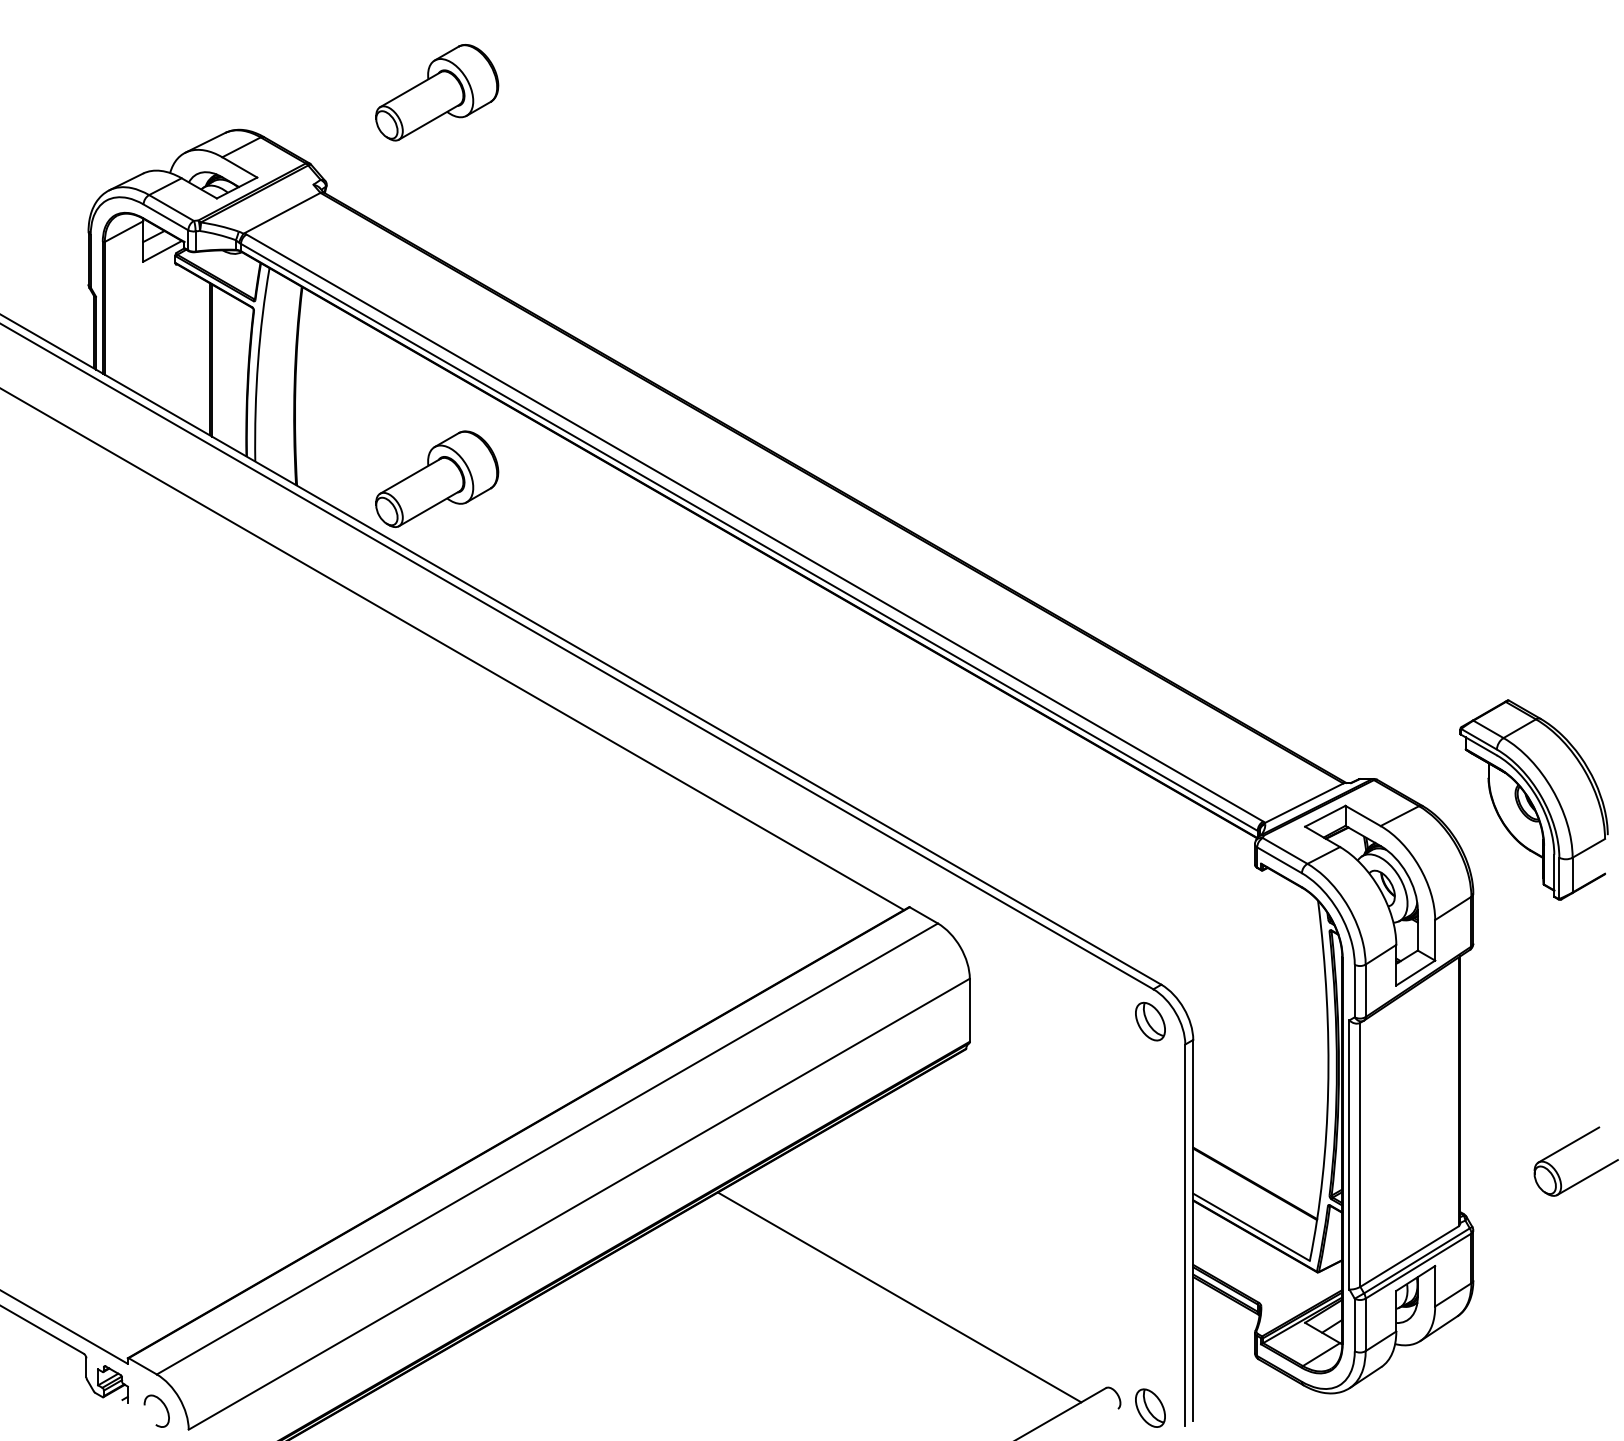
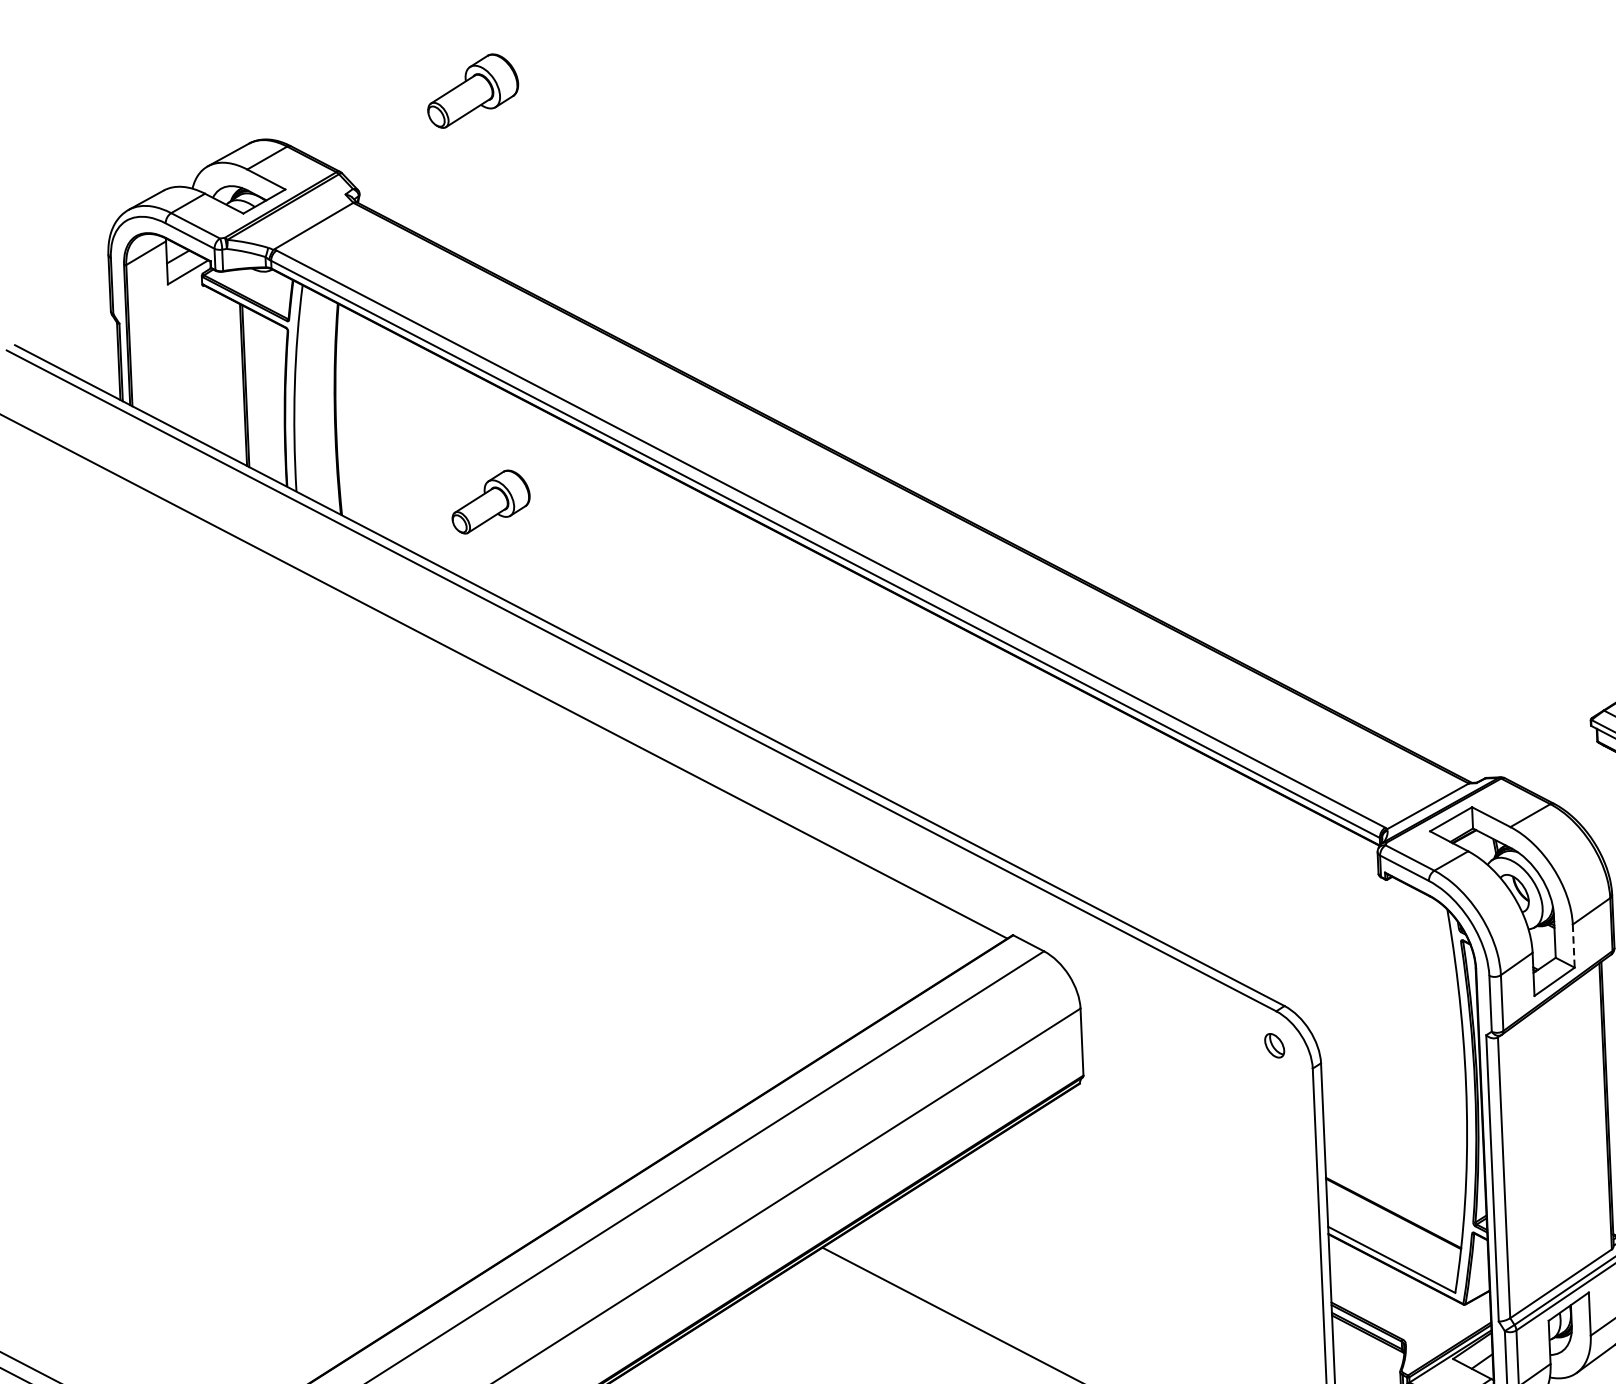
part: (437, 92) -> (473, 90), size x0.7
part: (437, 478) -> (491, 501), size x0.6
line: (1435, 940) -> (1574, 946), solid -> dashed
part: (1150, 1021) -> (1274, 1045), size x0.6

